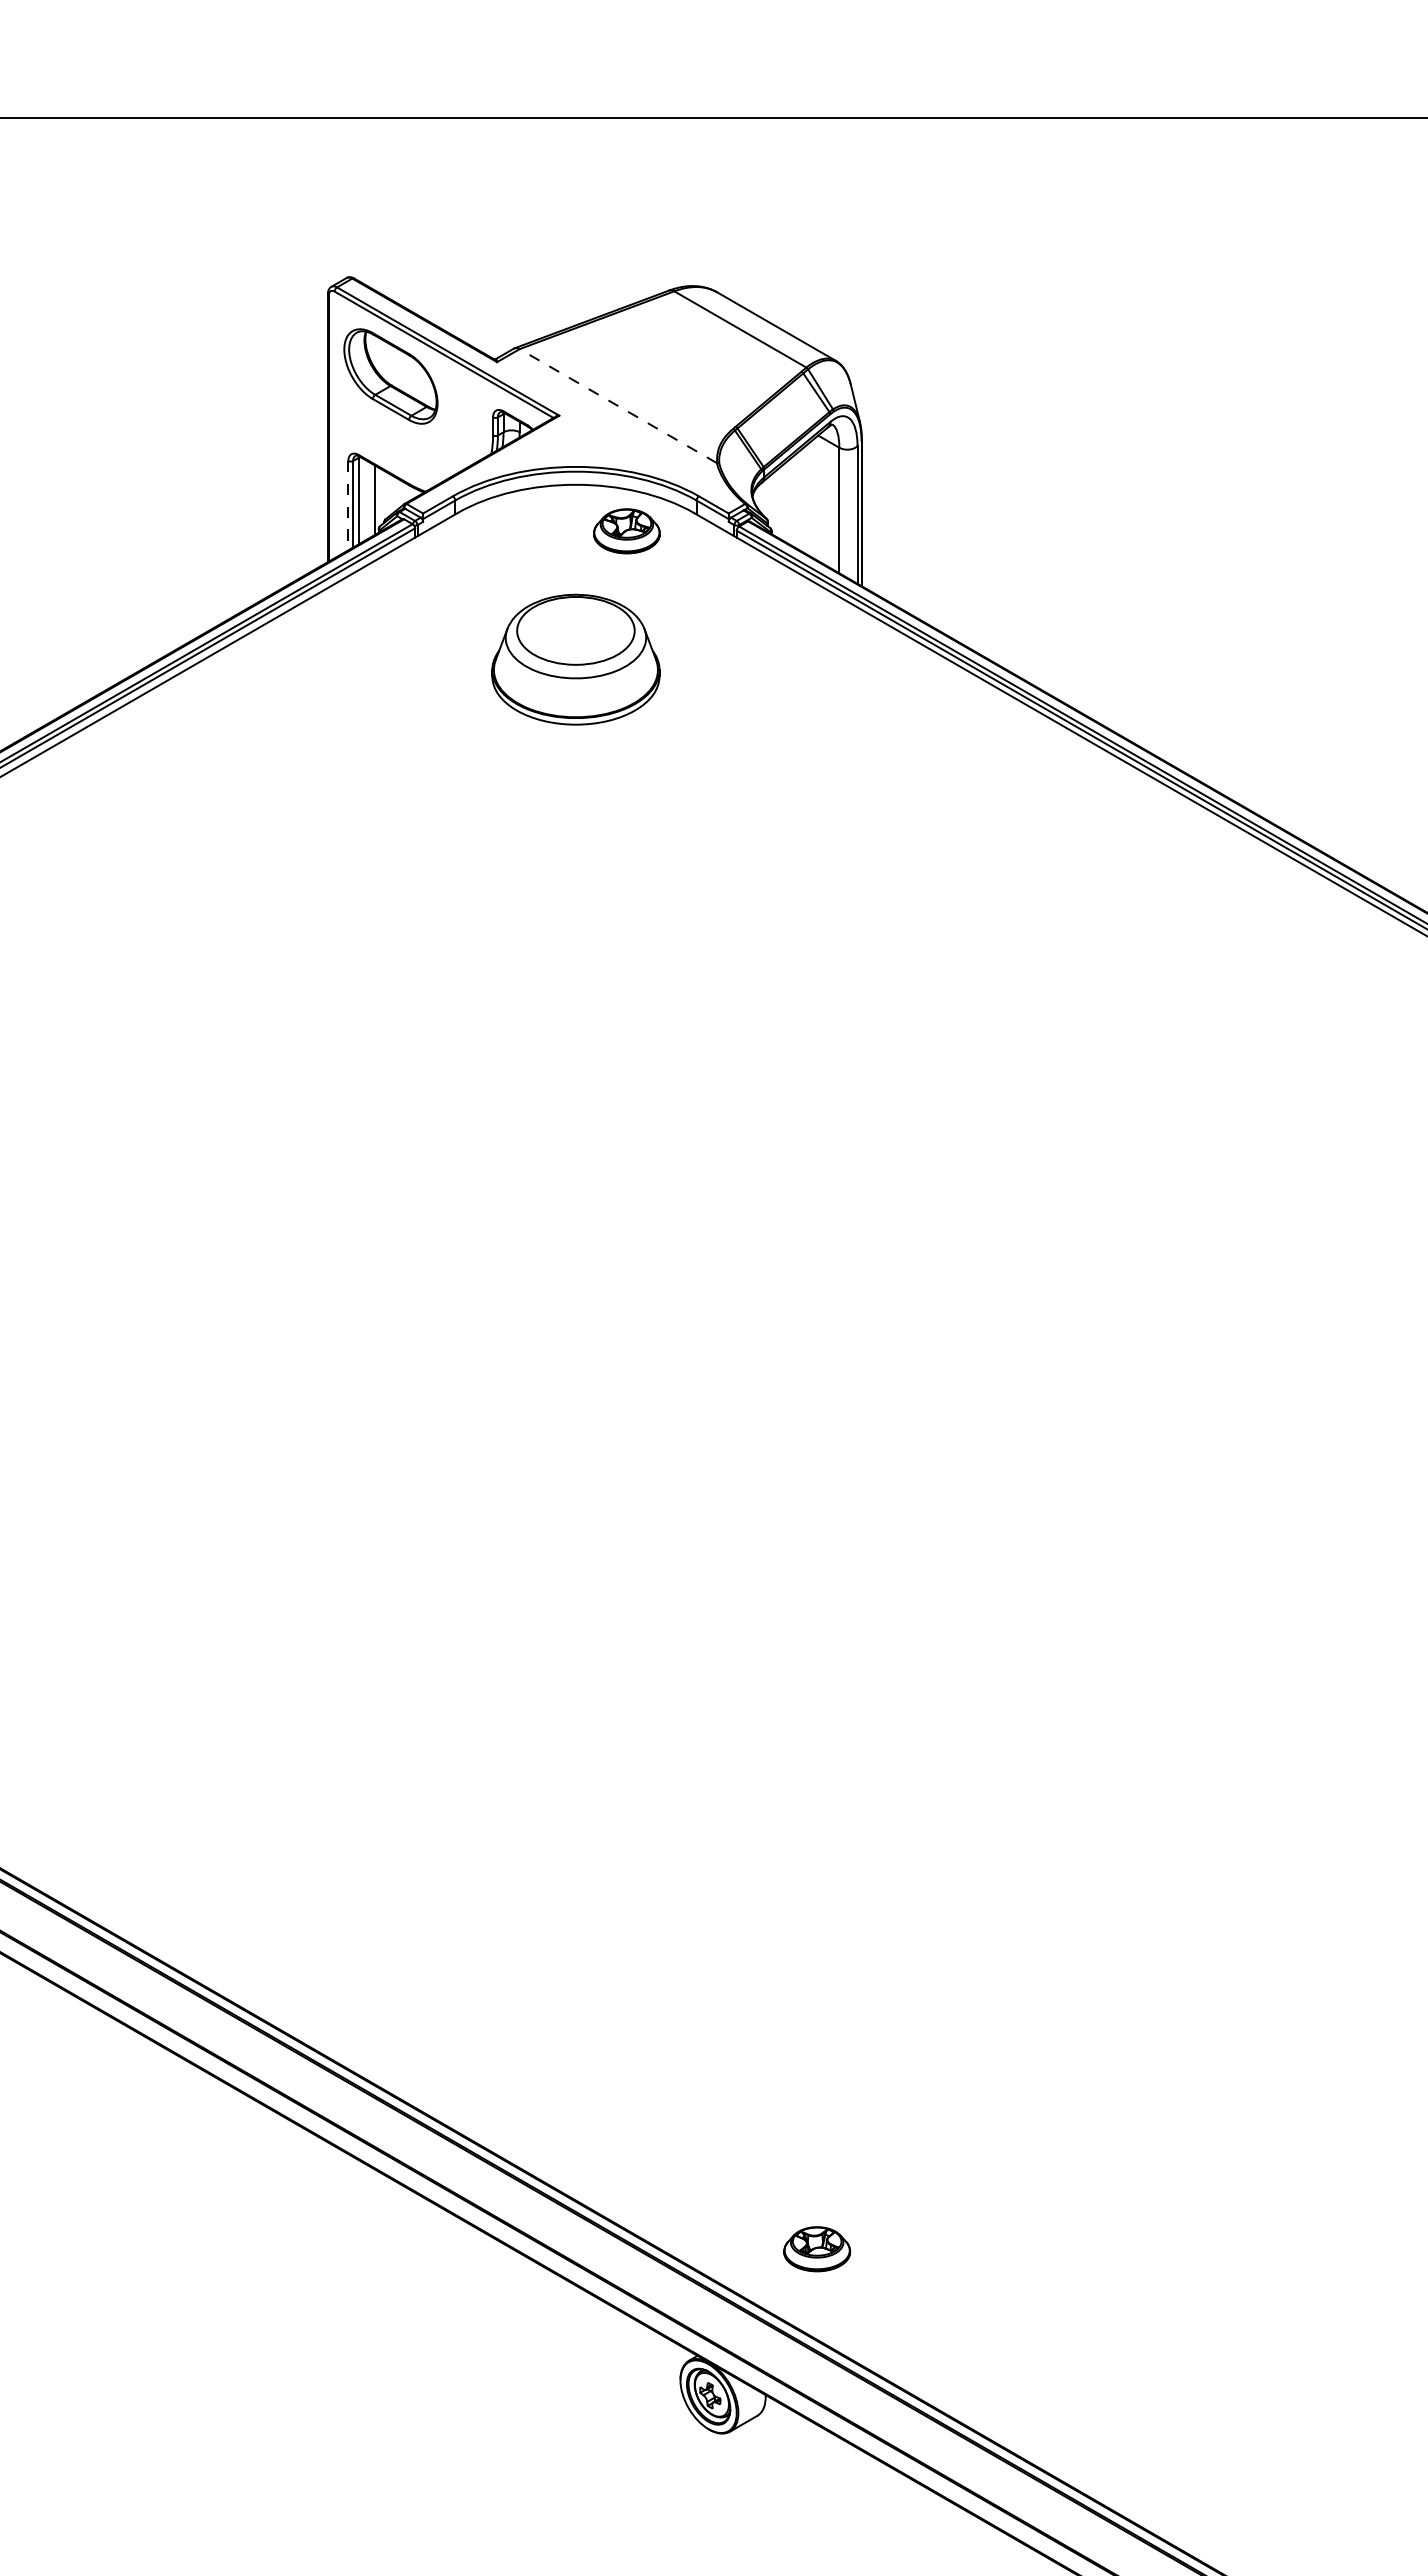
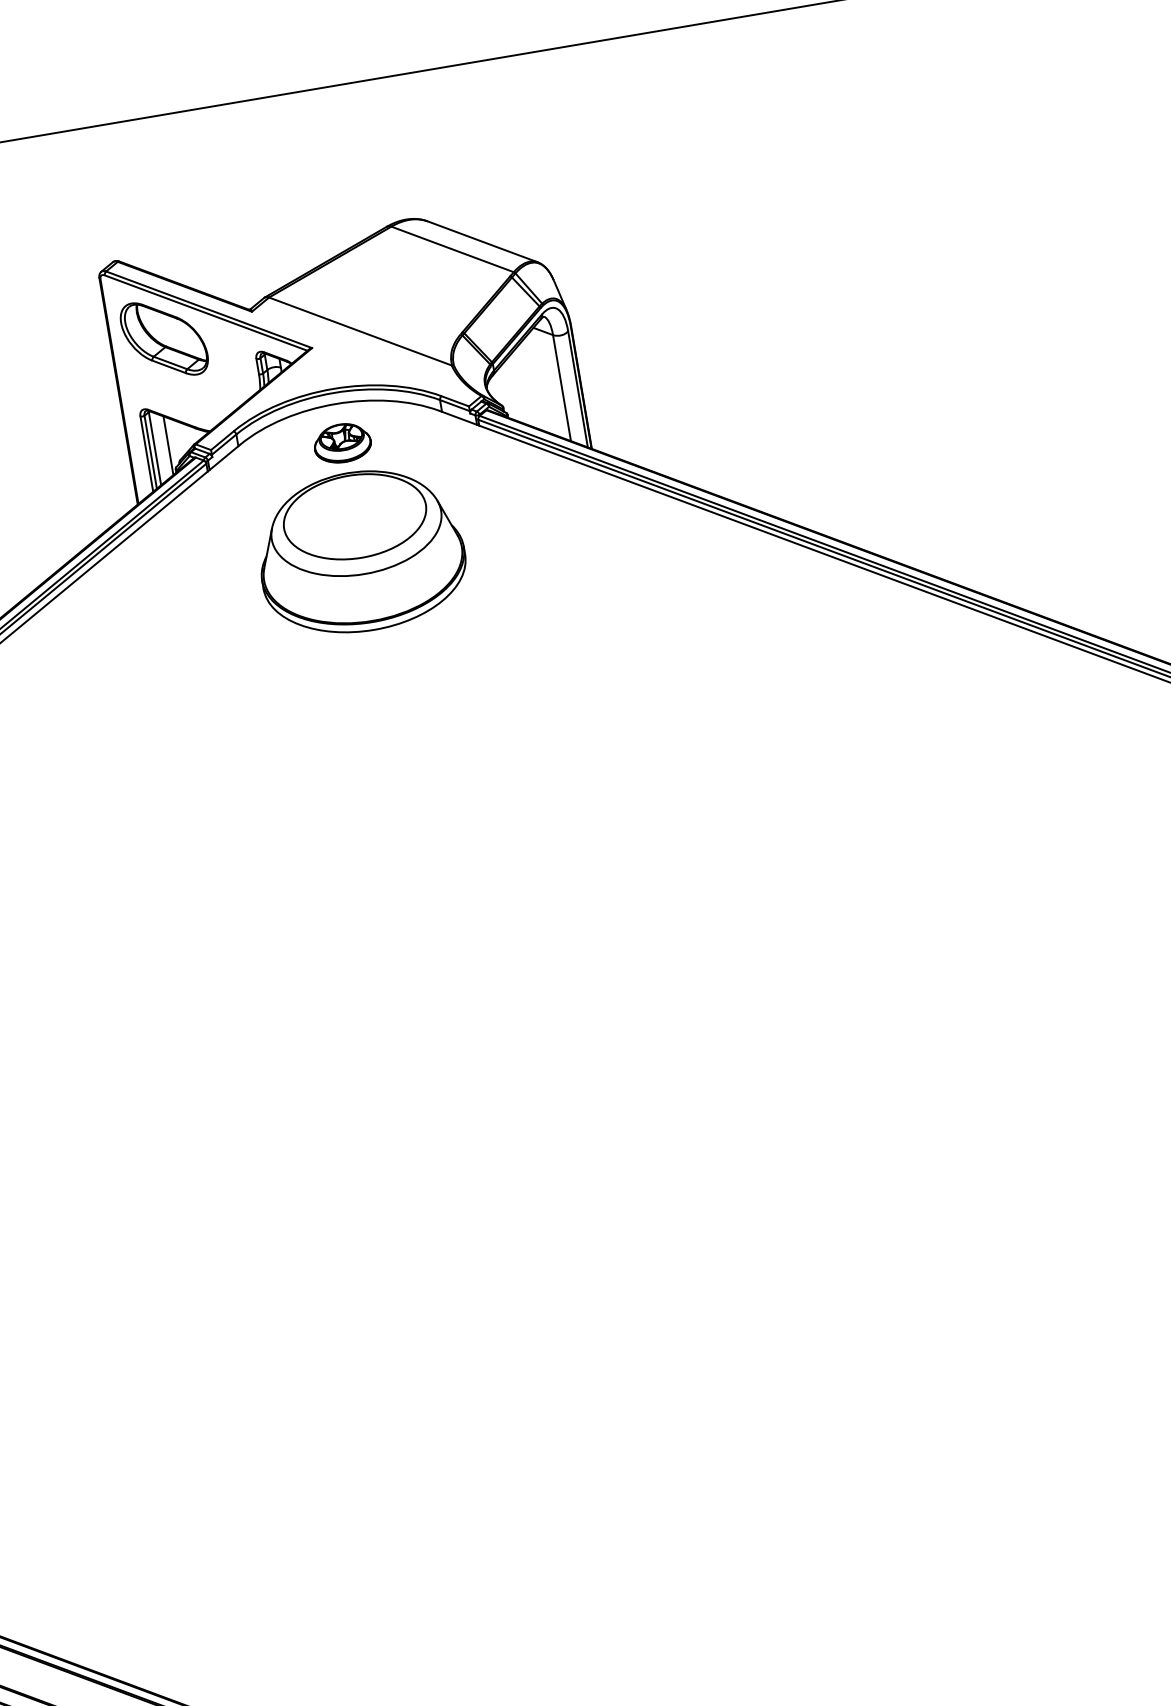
line: (618, 406) -> (360, 331), dashed -> solid
line: (348, 505) -> (146, 453), dashed -> solid
part: (626, 531) -> (342, 443), moved
part: (575, 659) -> (360, 551), size x1.43

